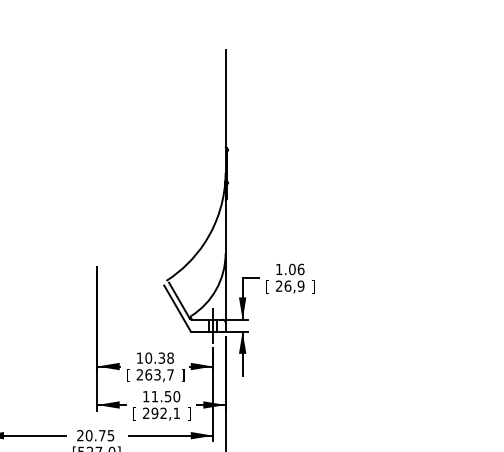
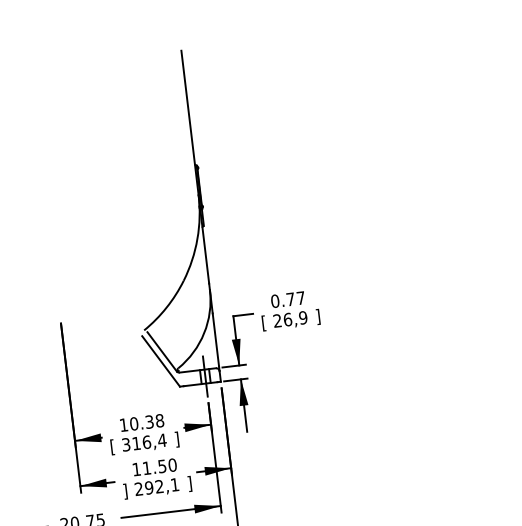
text: (289, 269) -> (287, 299), 1.06 -> 0.77
text: (155, 374) -> (144, 442), 263,7 -> 316,4
text: (134, 413) -> (125, 490), [ -> ]

